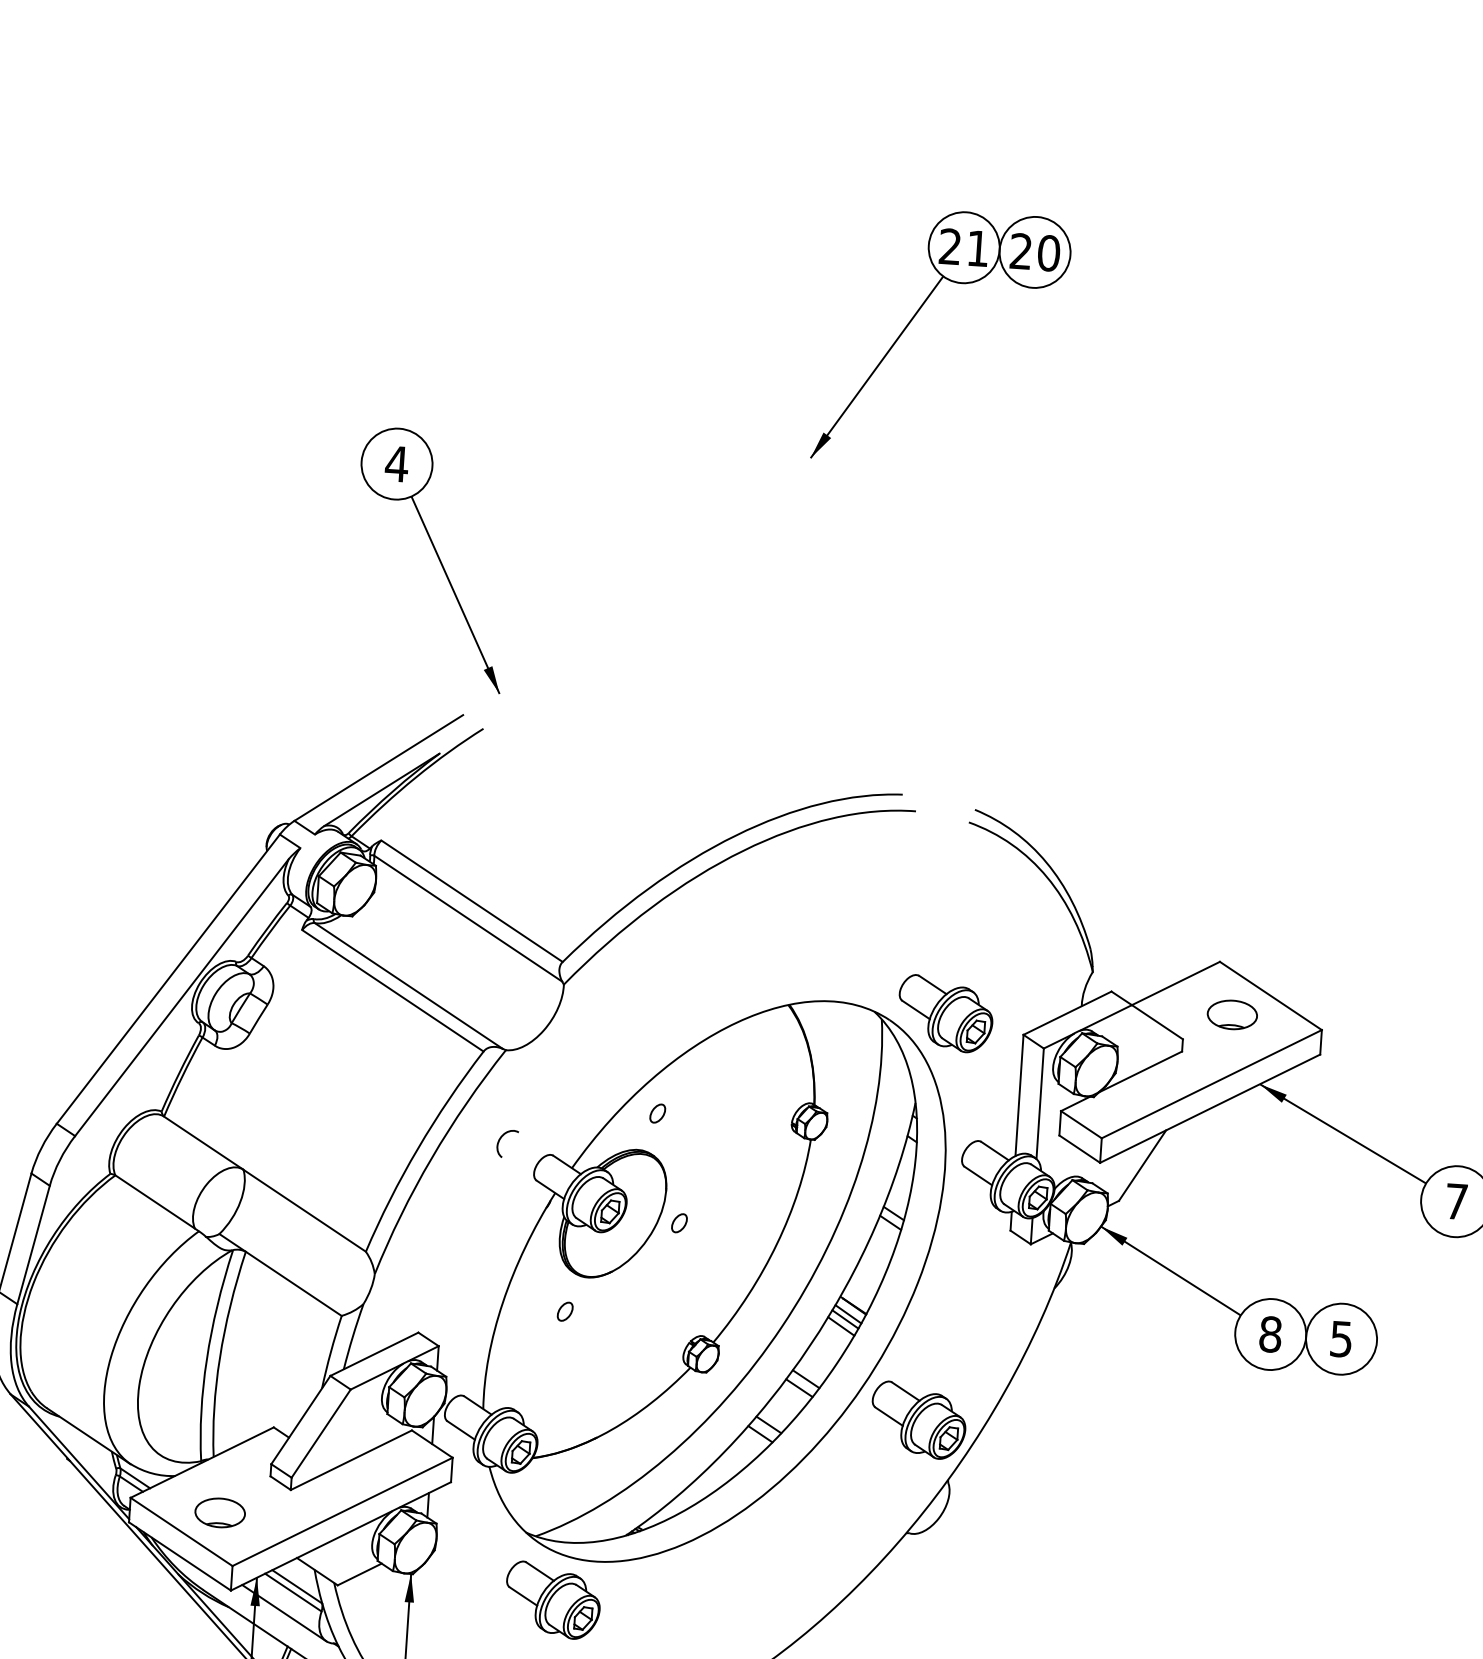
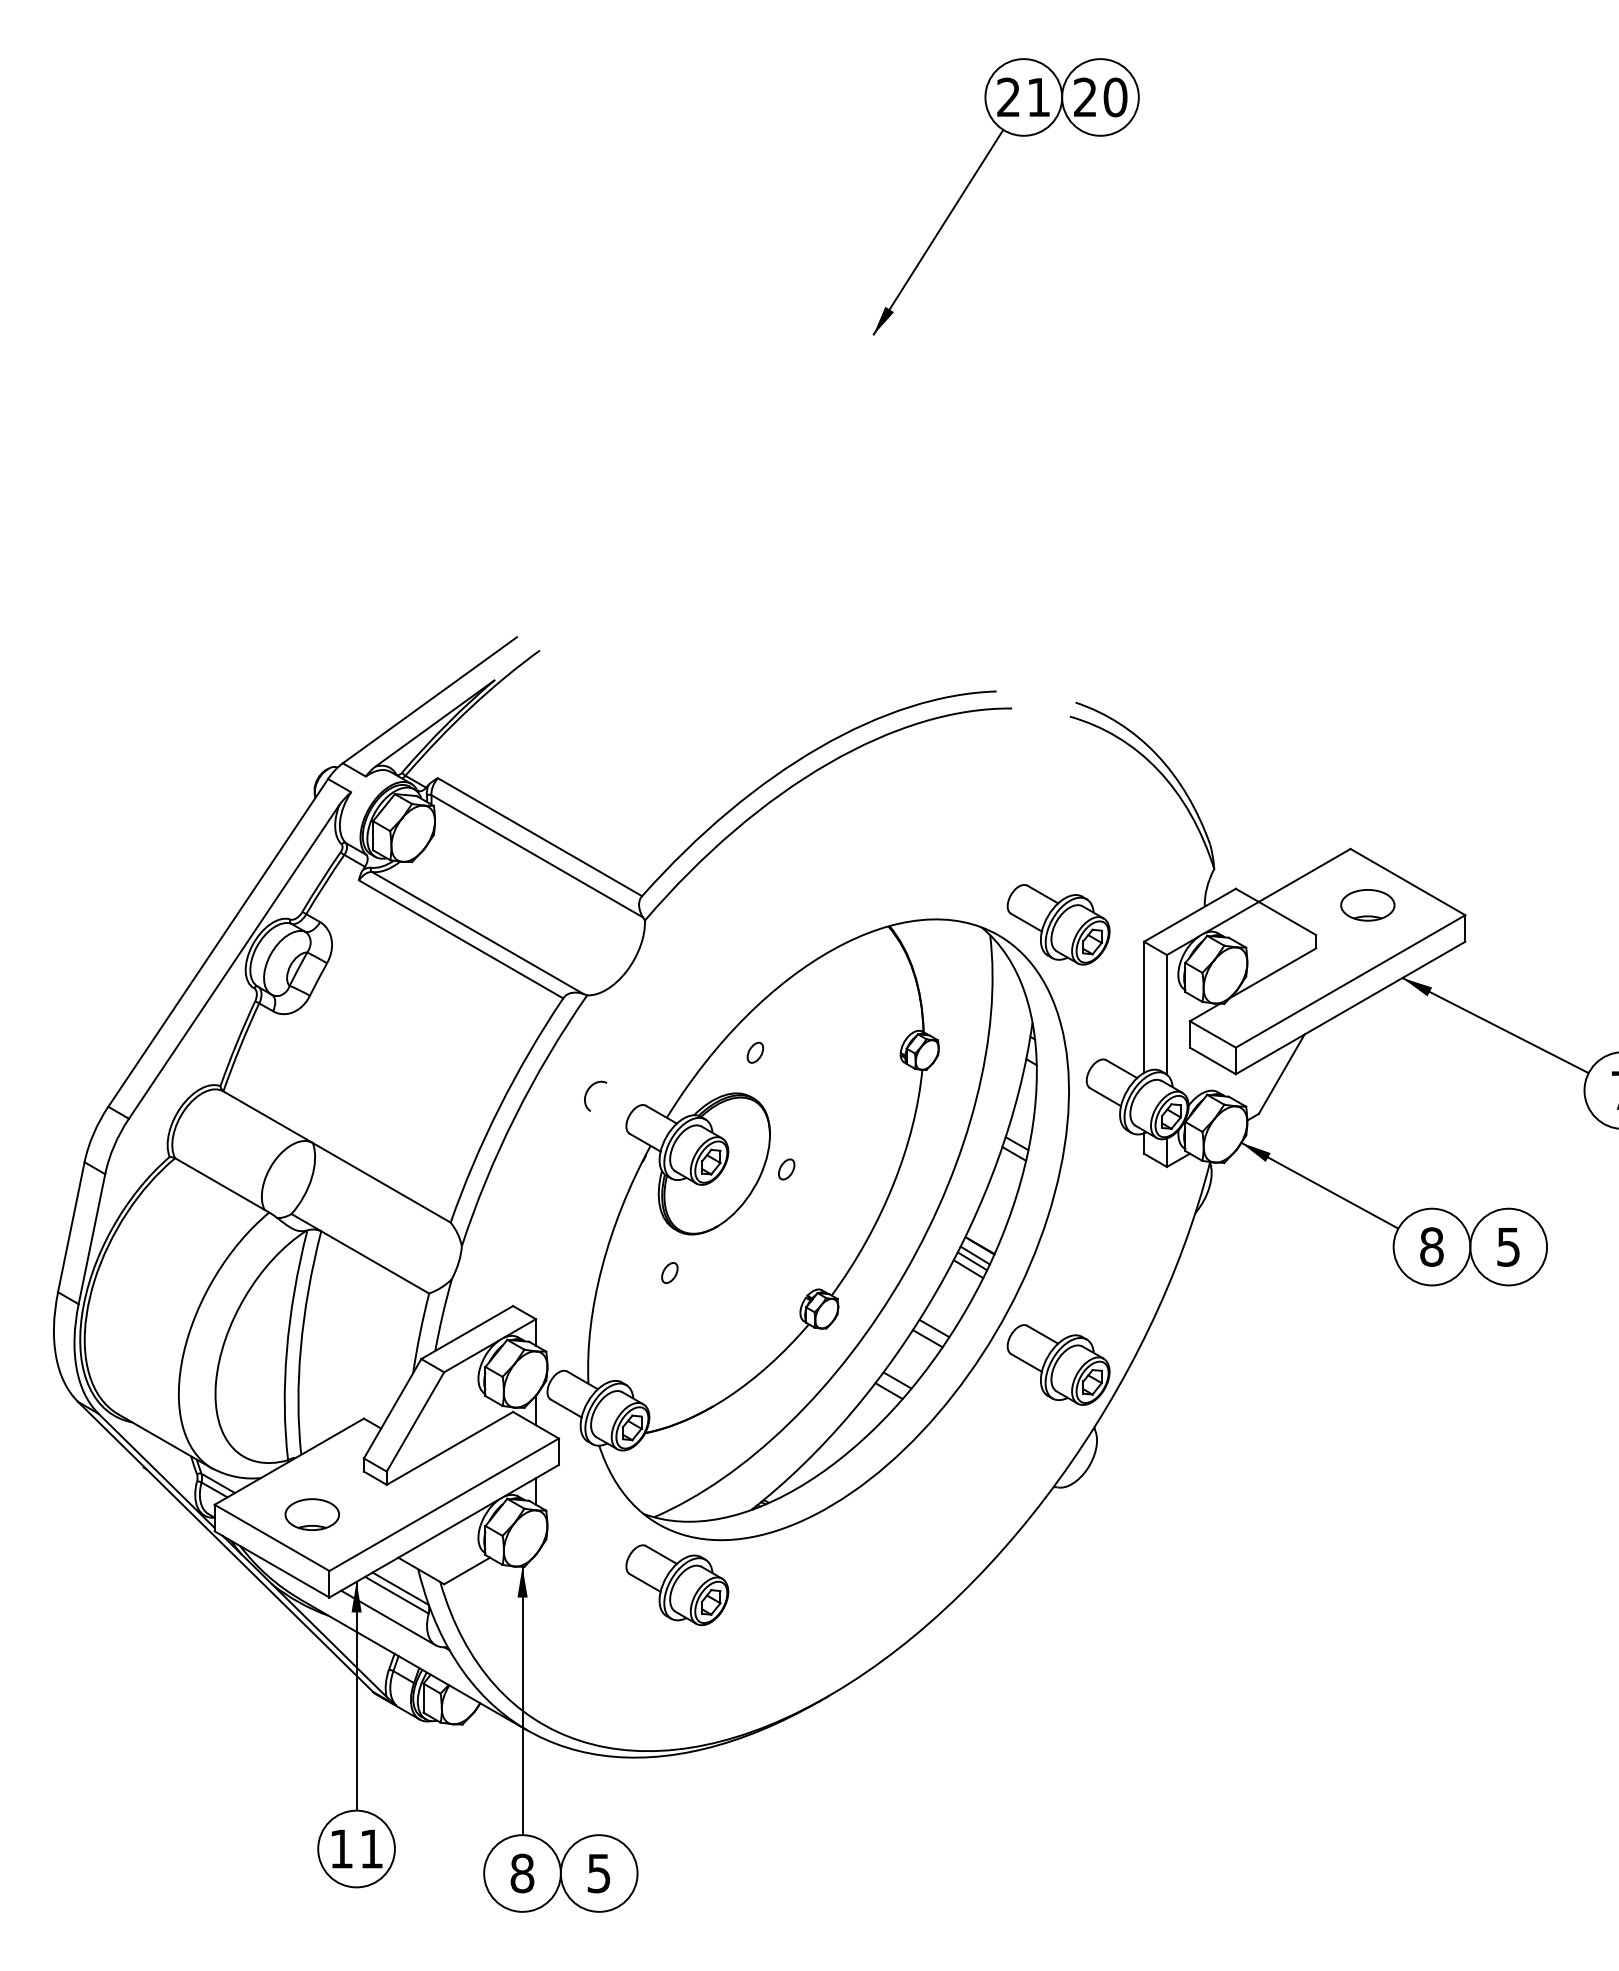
part: (436, 555) -> (477, 467), removed

